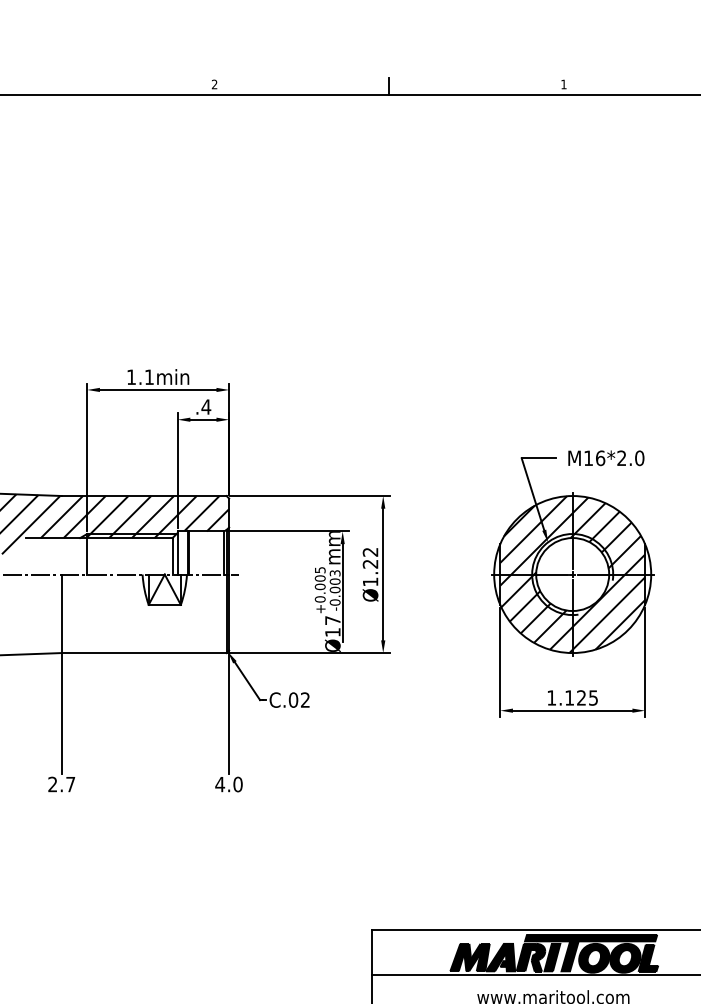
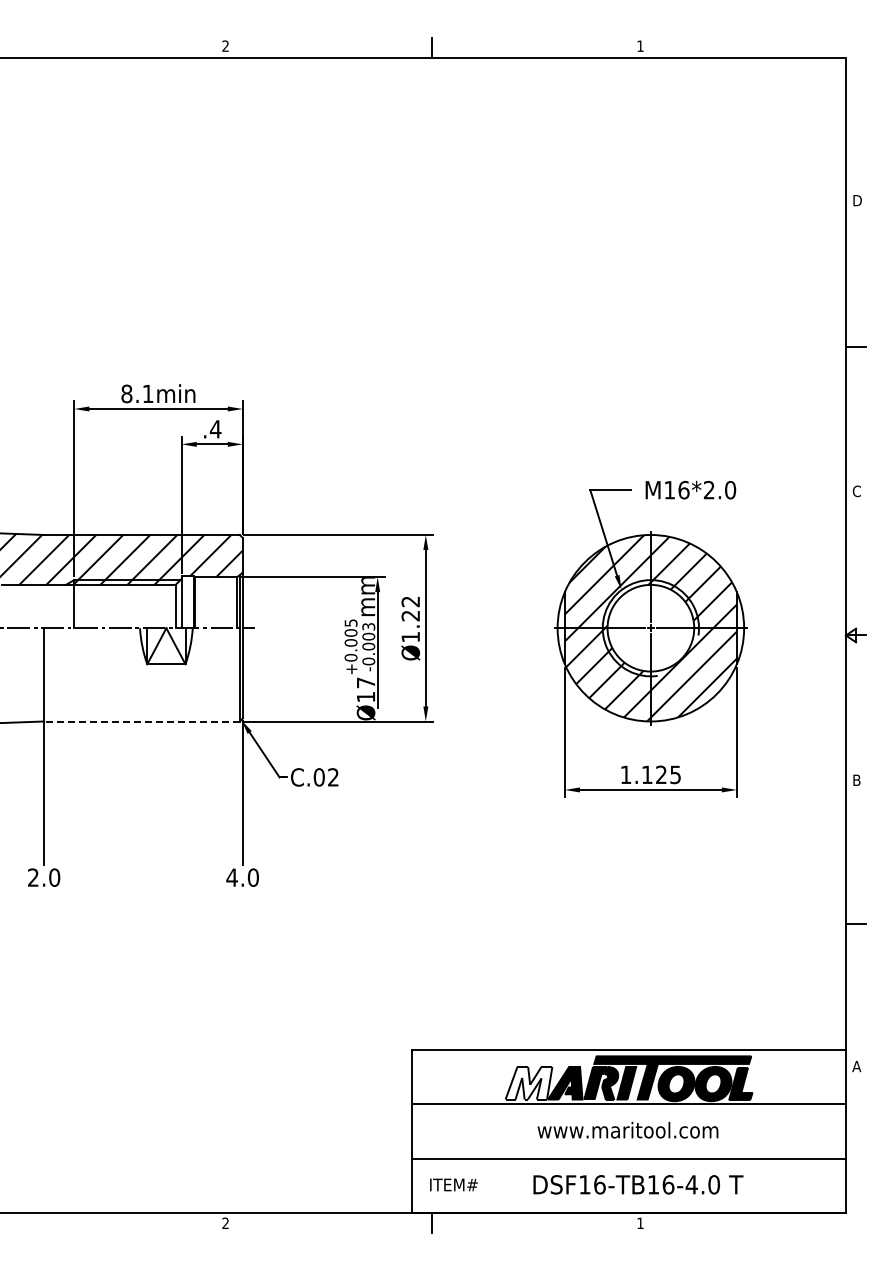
text: (131, 376) -> (126, 393), 1.1min -> 8.1min
line: (143, 653) -> (141, 721), solid -> dashed
text: (70, 784) -> (54, 877), 2.7 -> 2.0
fill: (469, 956) -> (528, 1082), removed

